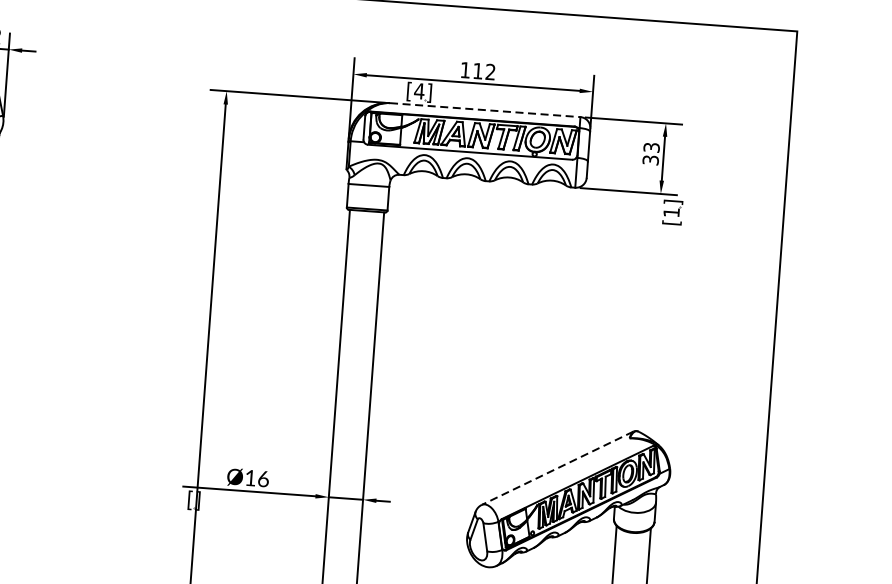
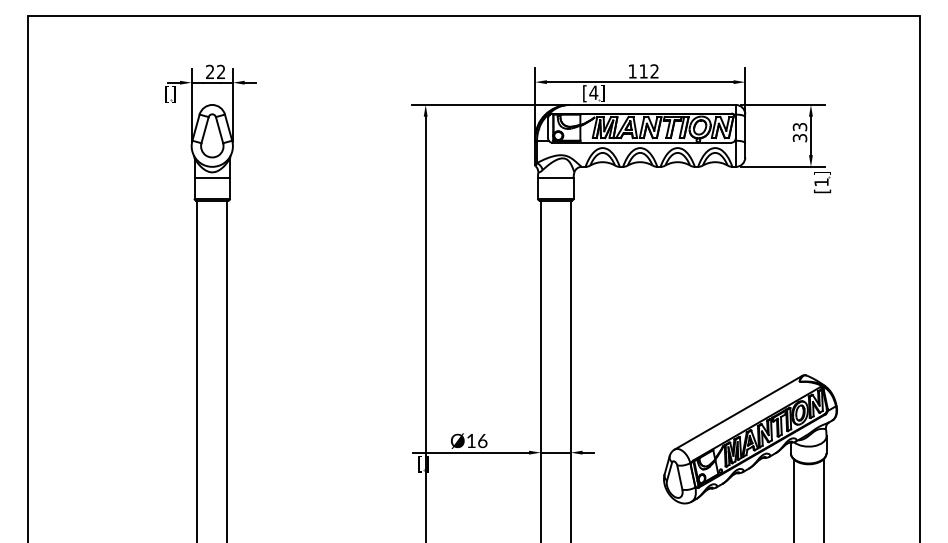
line: (485, 109) -> (652, 104), dashed -> solid
line: (557, 468) -> (738, 412), dashed -> solid

